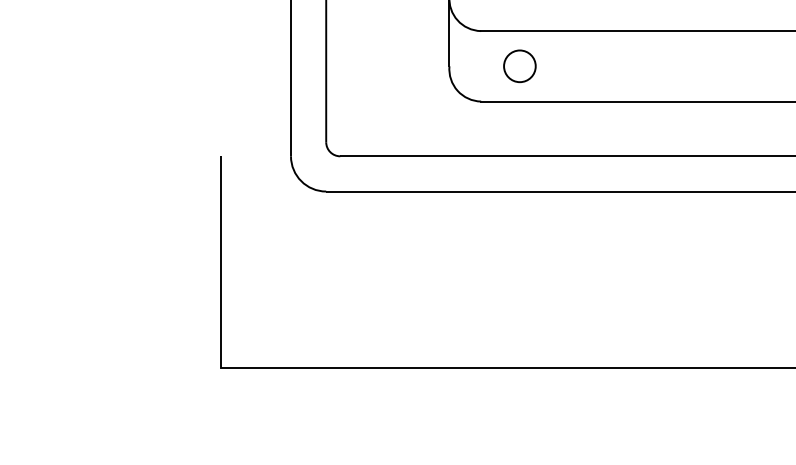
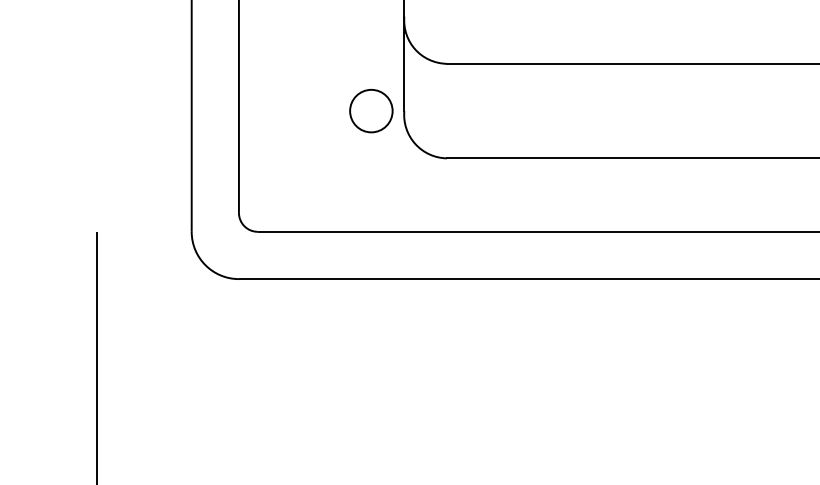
circle: (519, 66) -> (370, 111), moved

